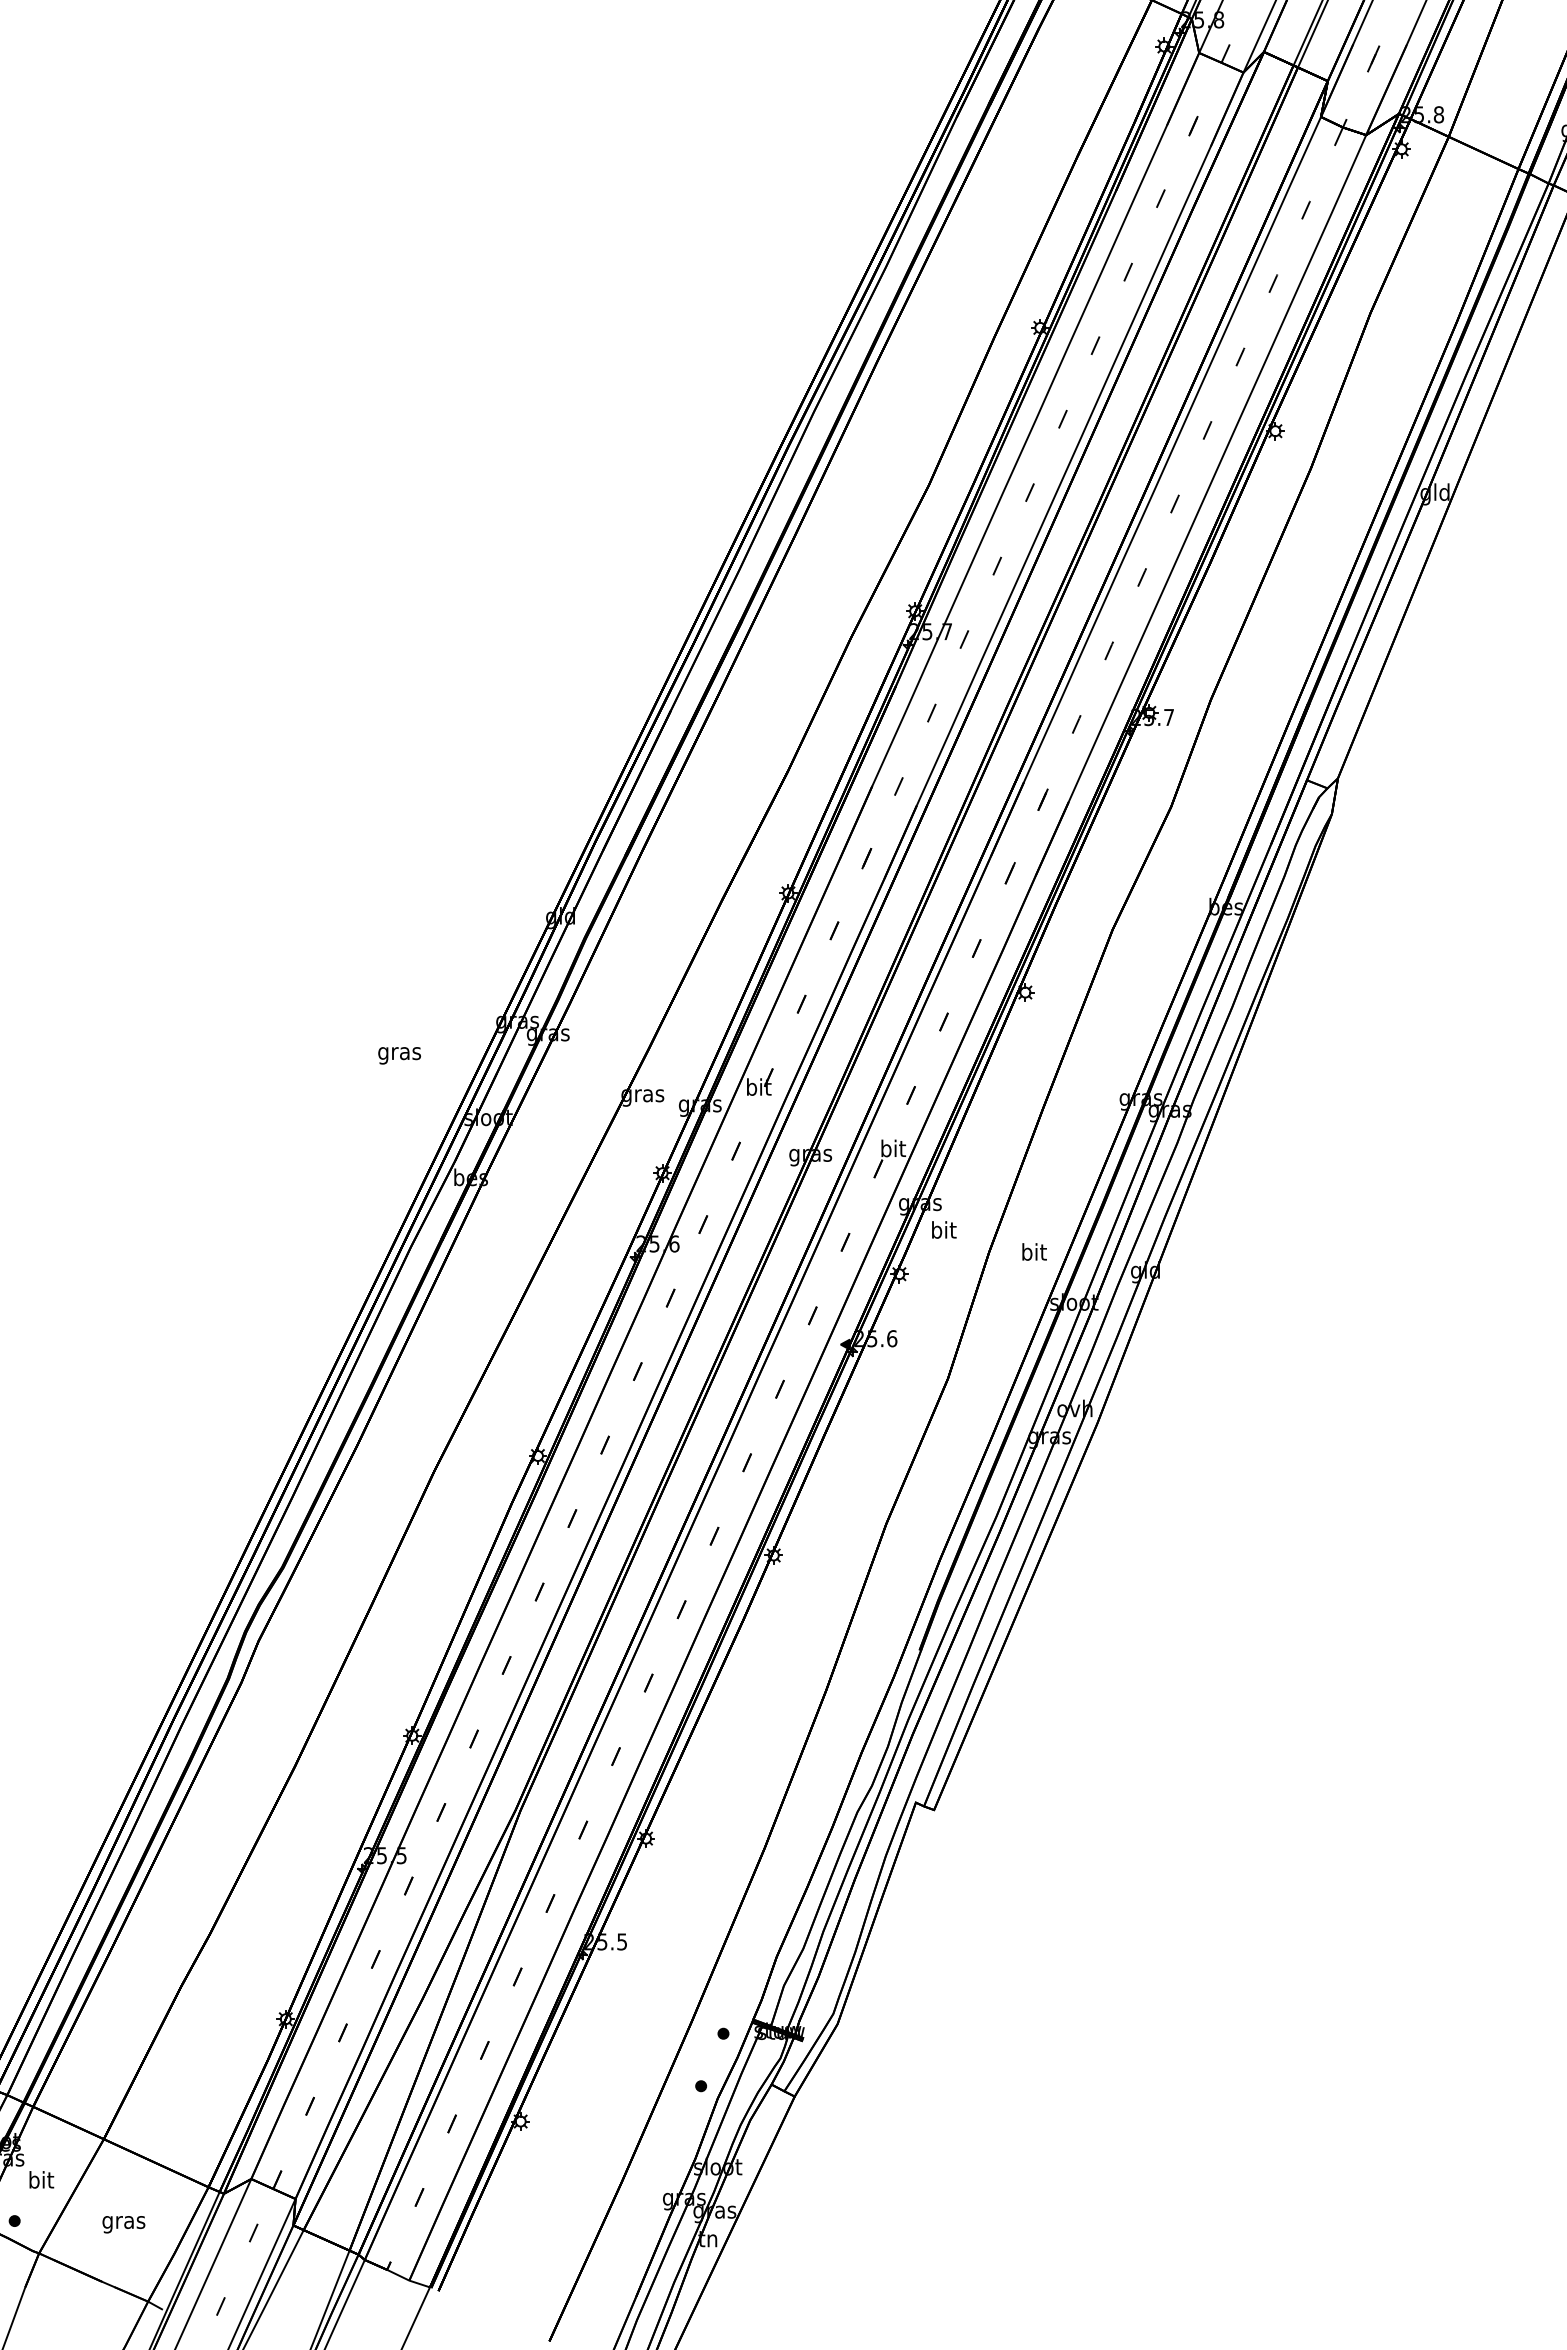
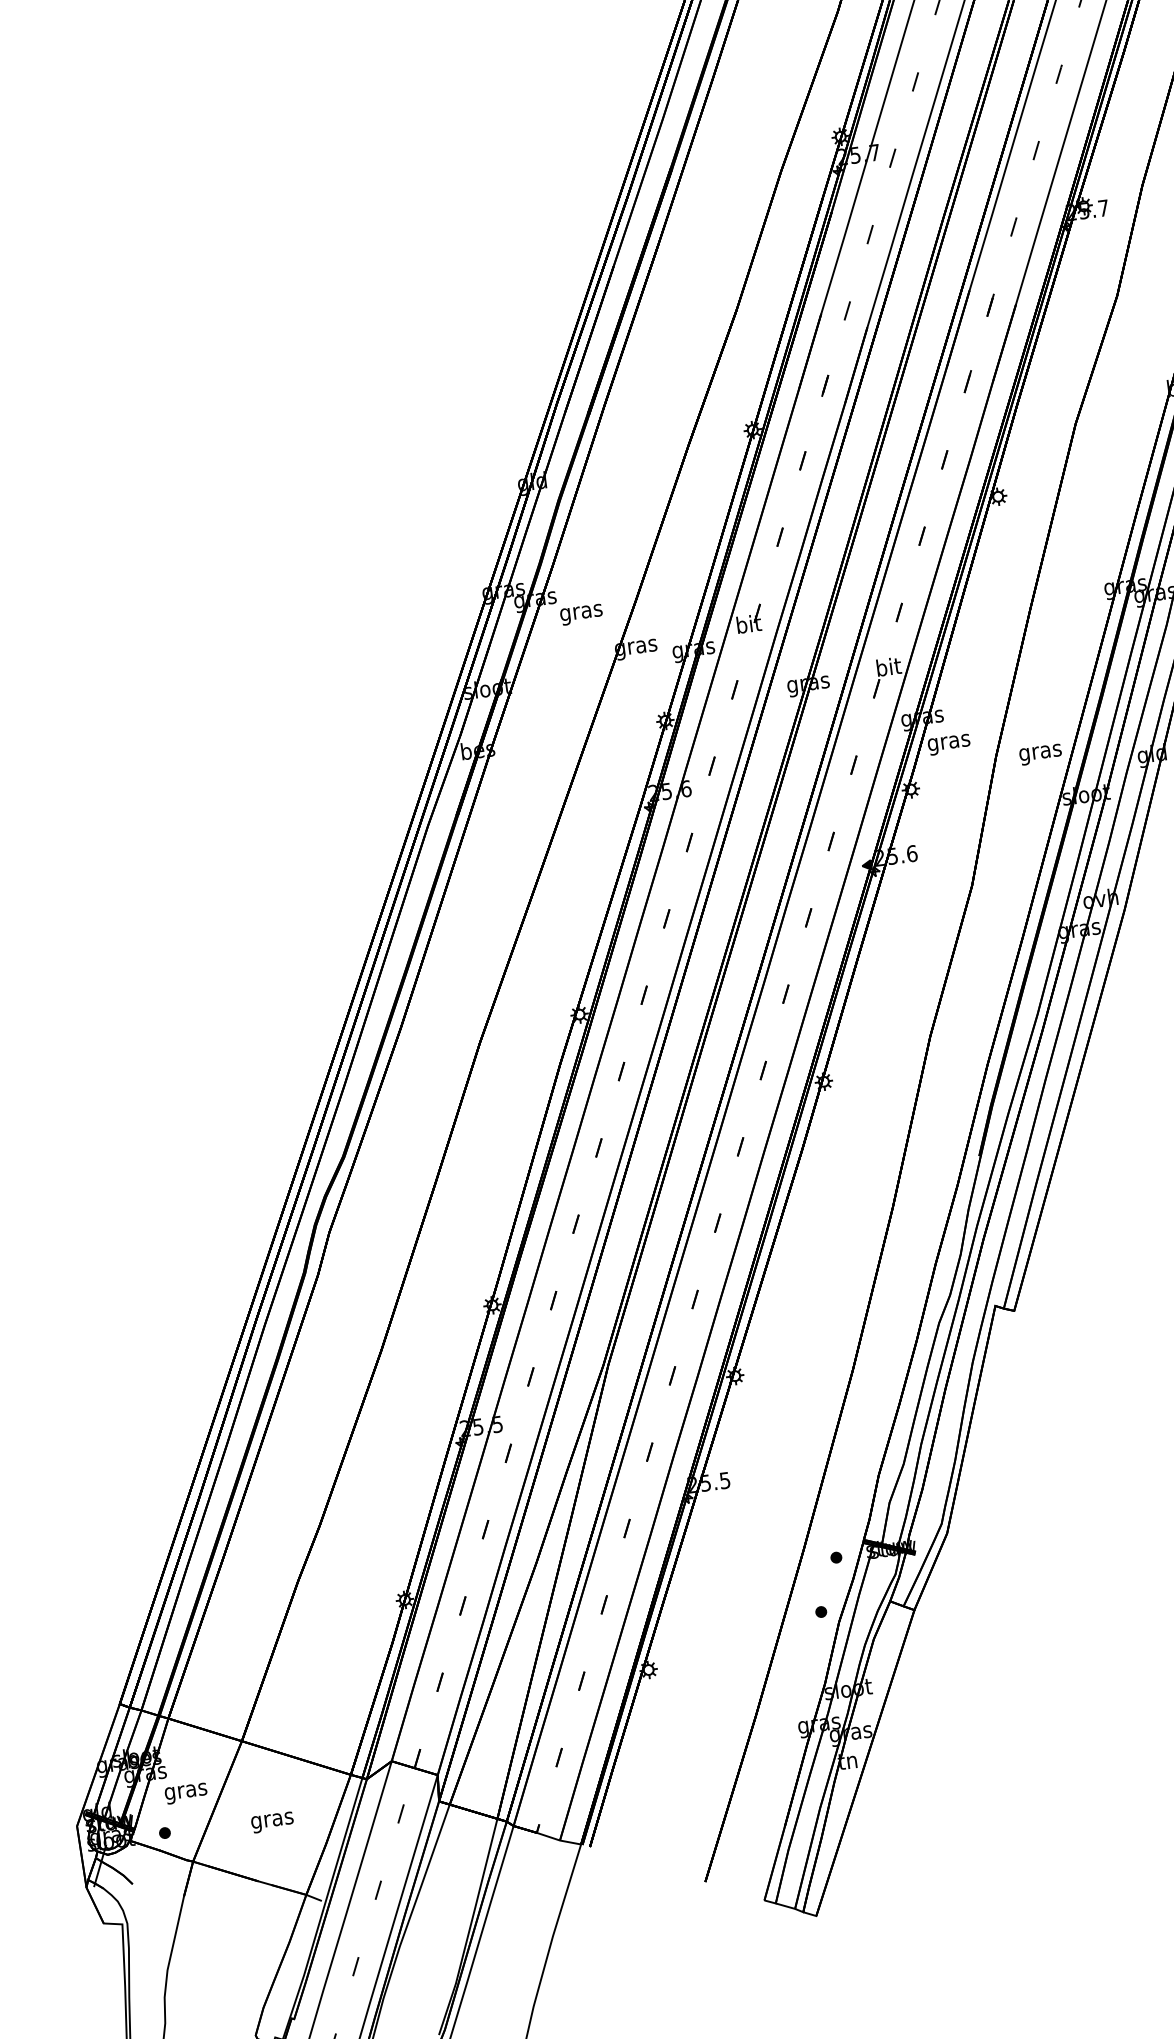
text: (399, 1055) -> (581, 614), moved
text: (943, 1232) -> (948, 742), bit -> gras
text: (1033, 1254) -> (1039, 752), bit -> gras
text: (40, 2182) -> (185, 1791), bit -> gras

